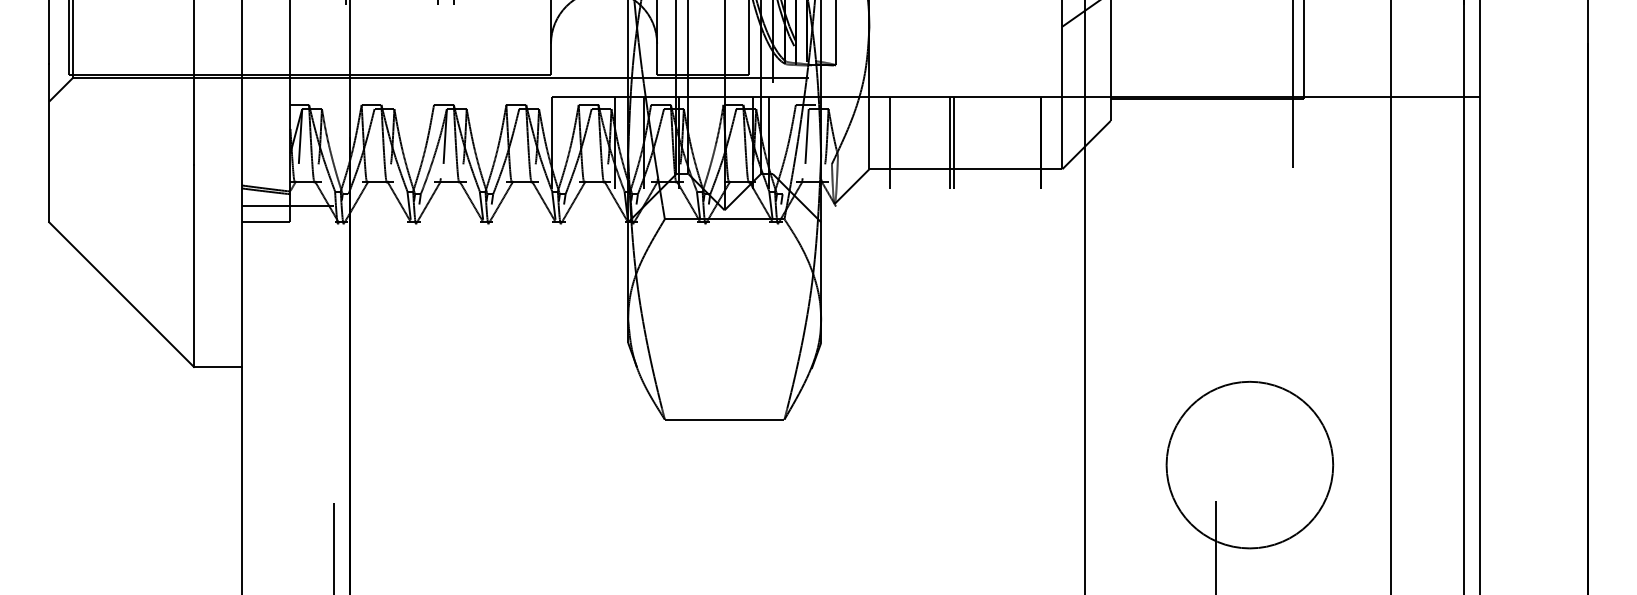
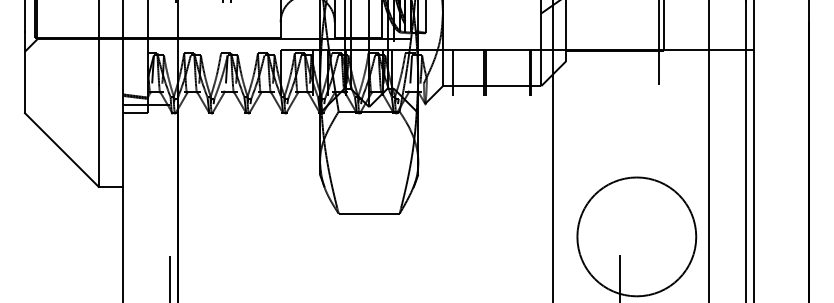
circle: (1249, 464) -> (636, 236), size x1.4

